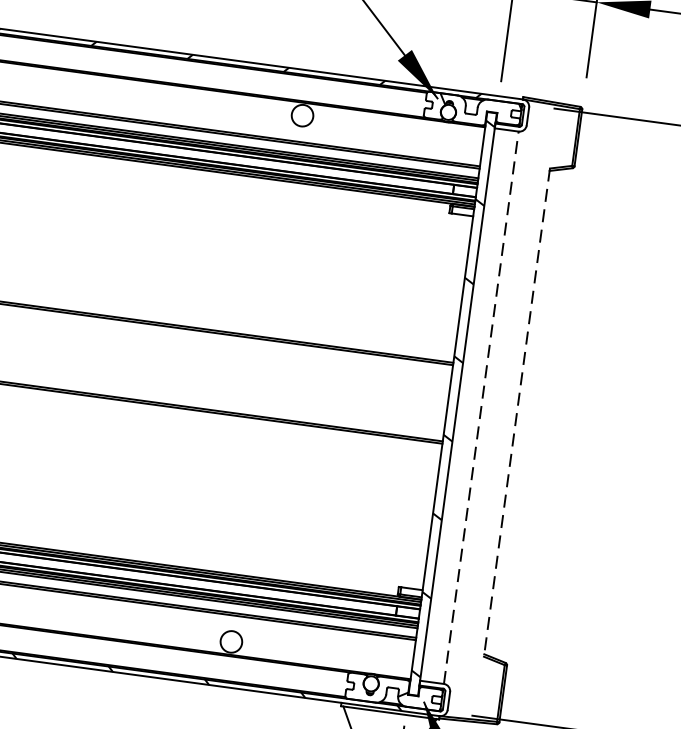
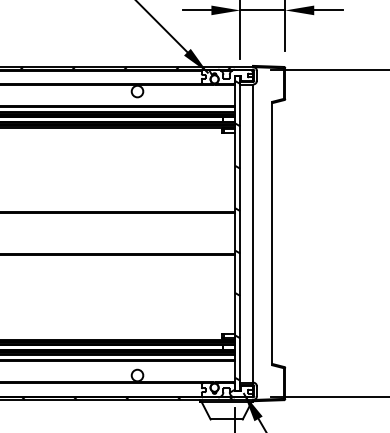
line: (481, 407) -> (253, 233), dashed -> solid
line: (517, 412) -> (272, 233), dashed -> solid

